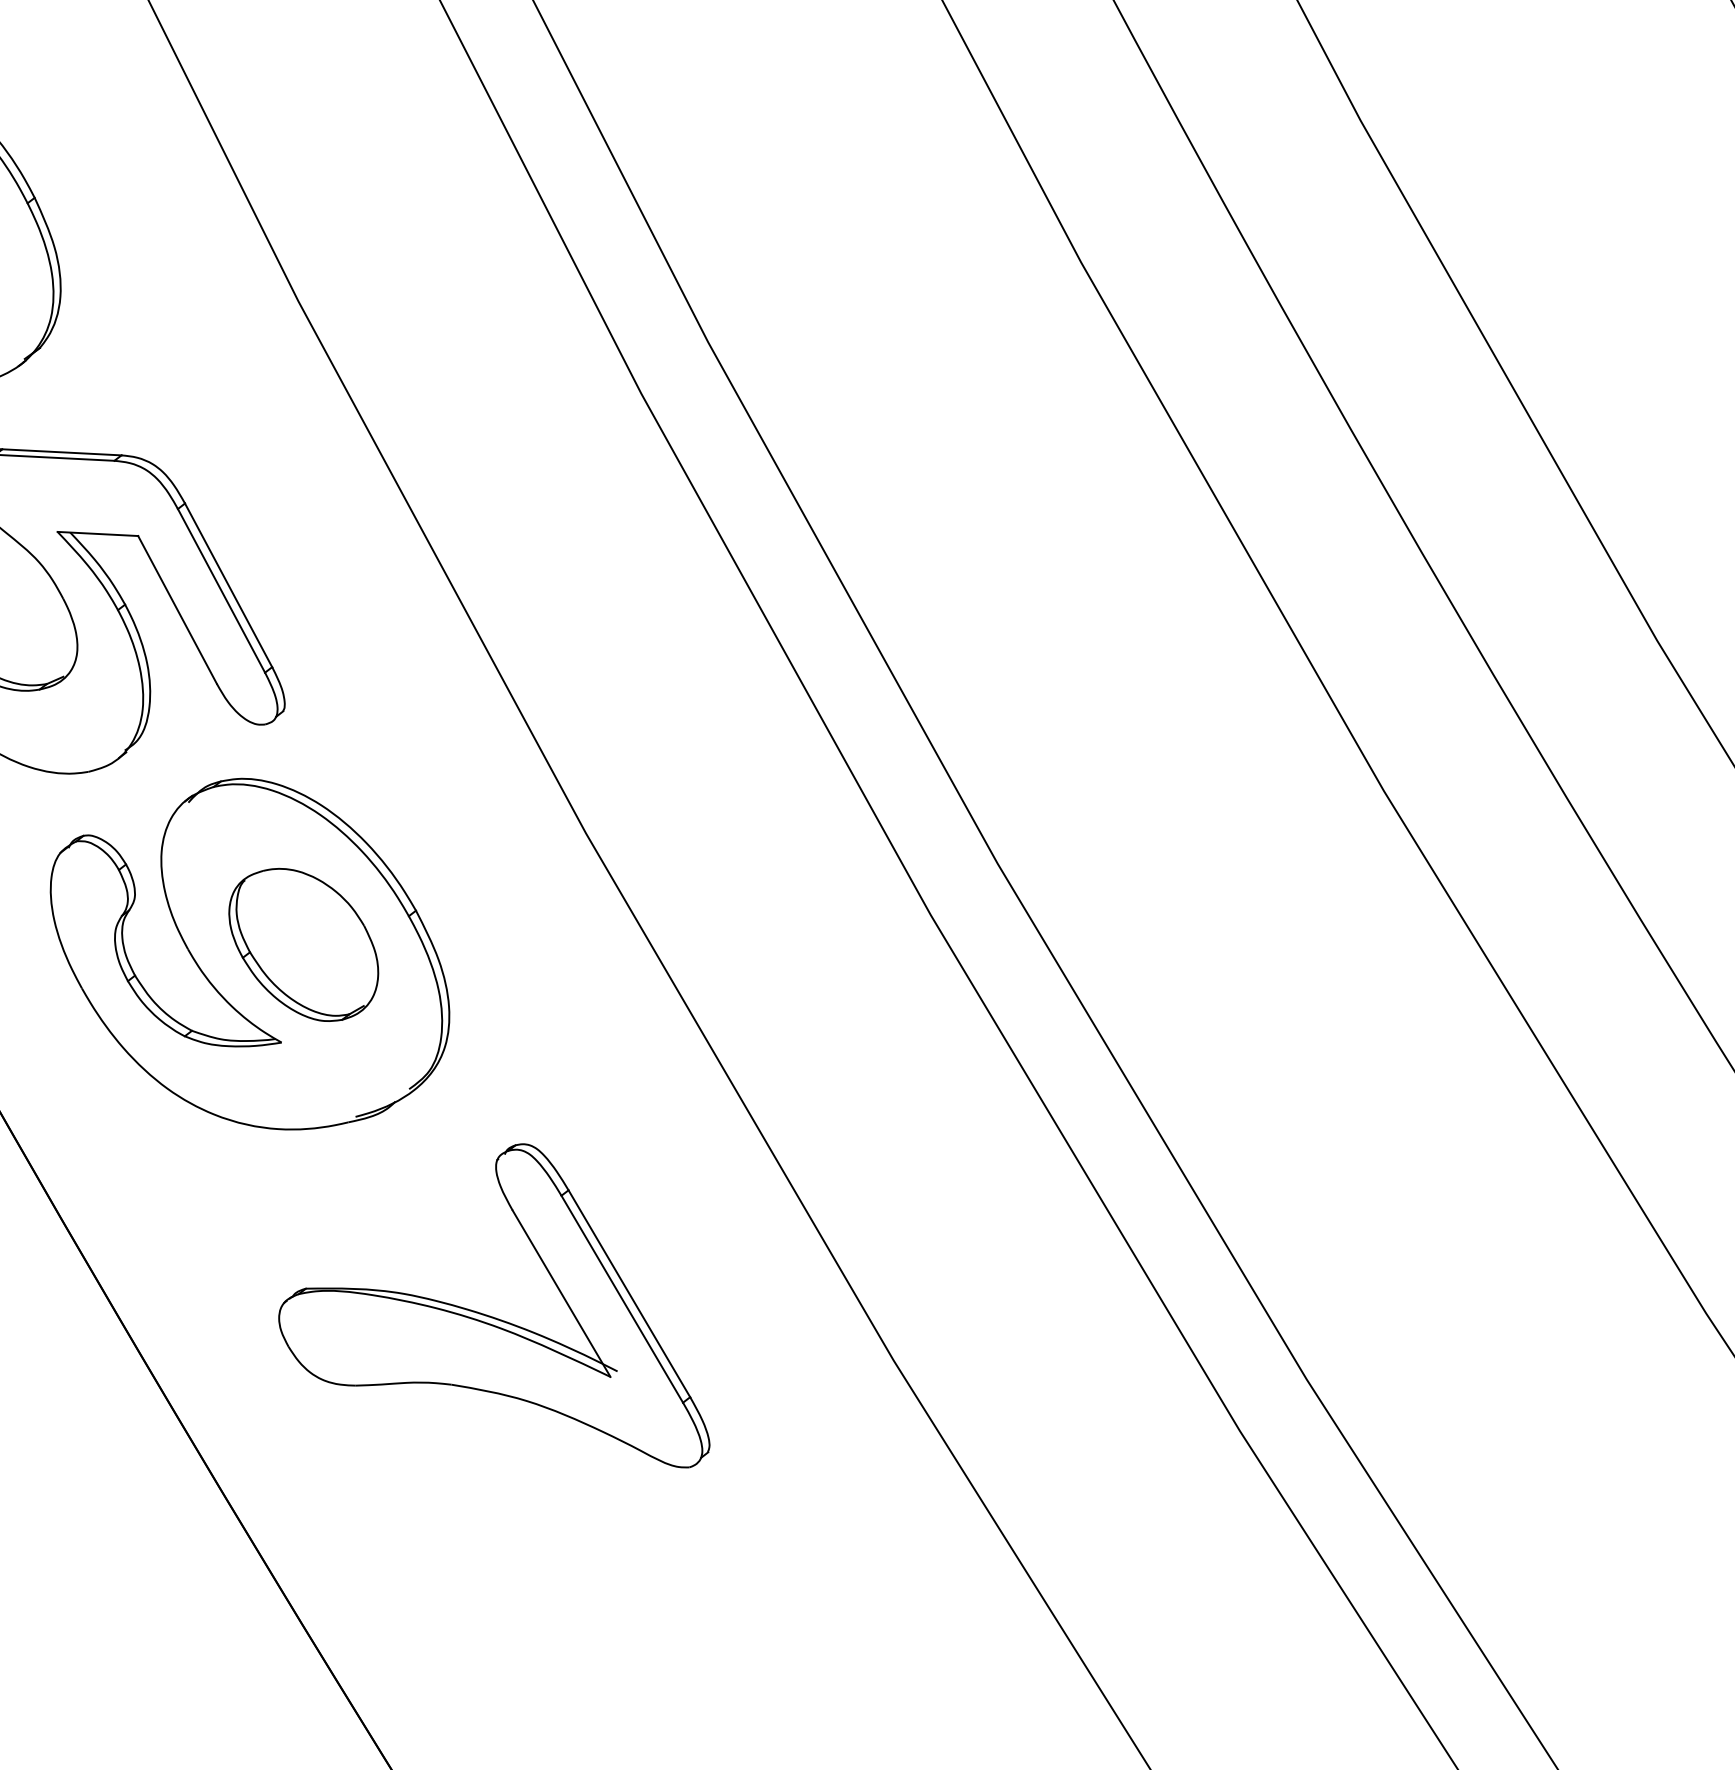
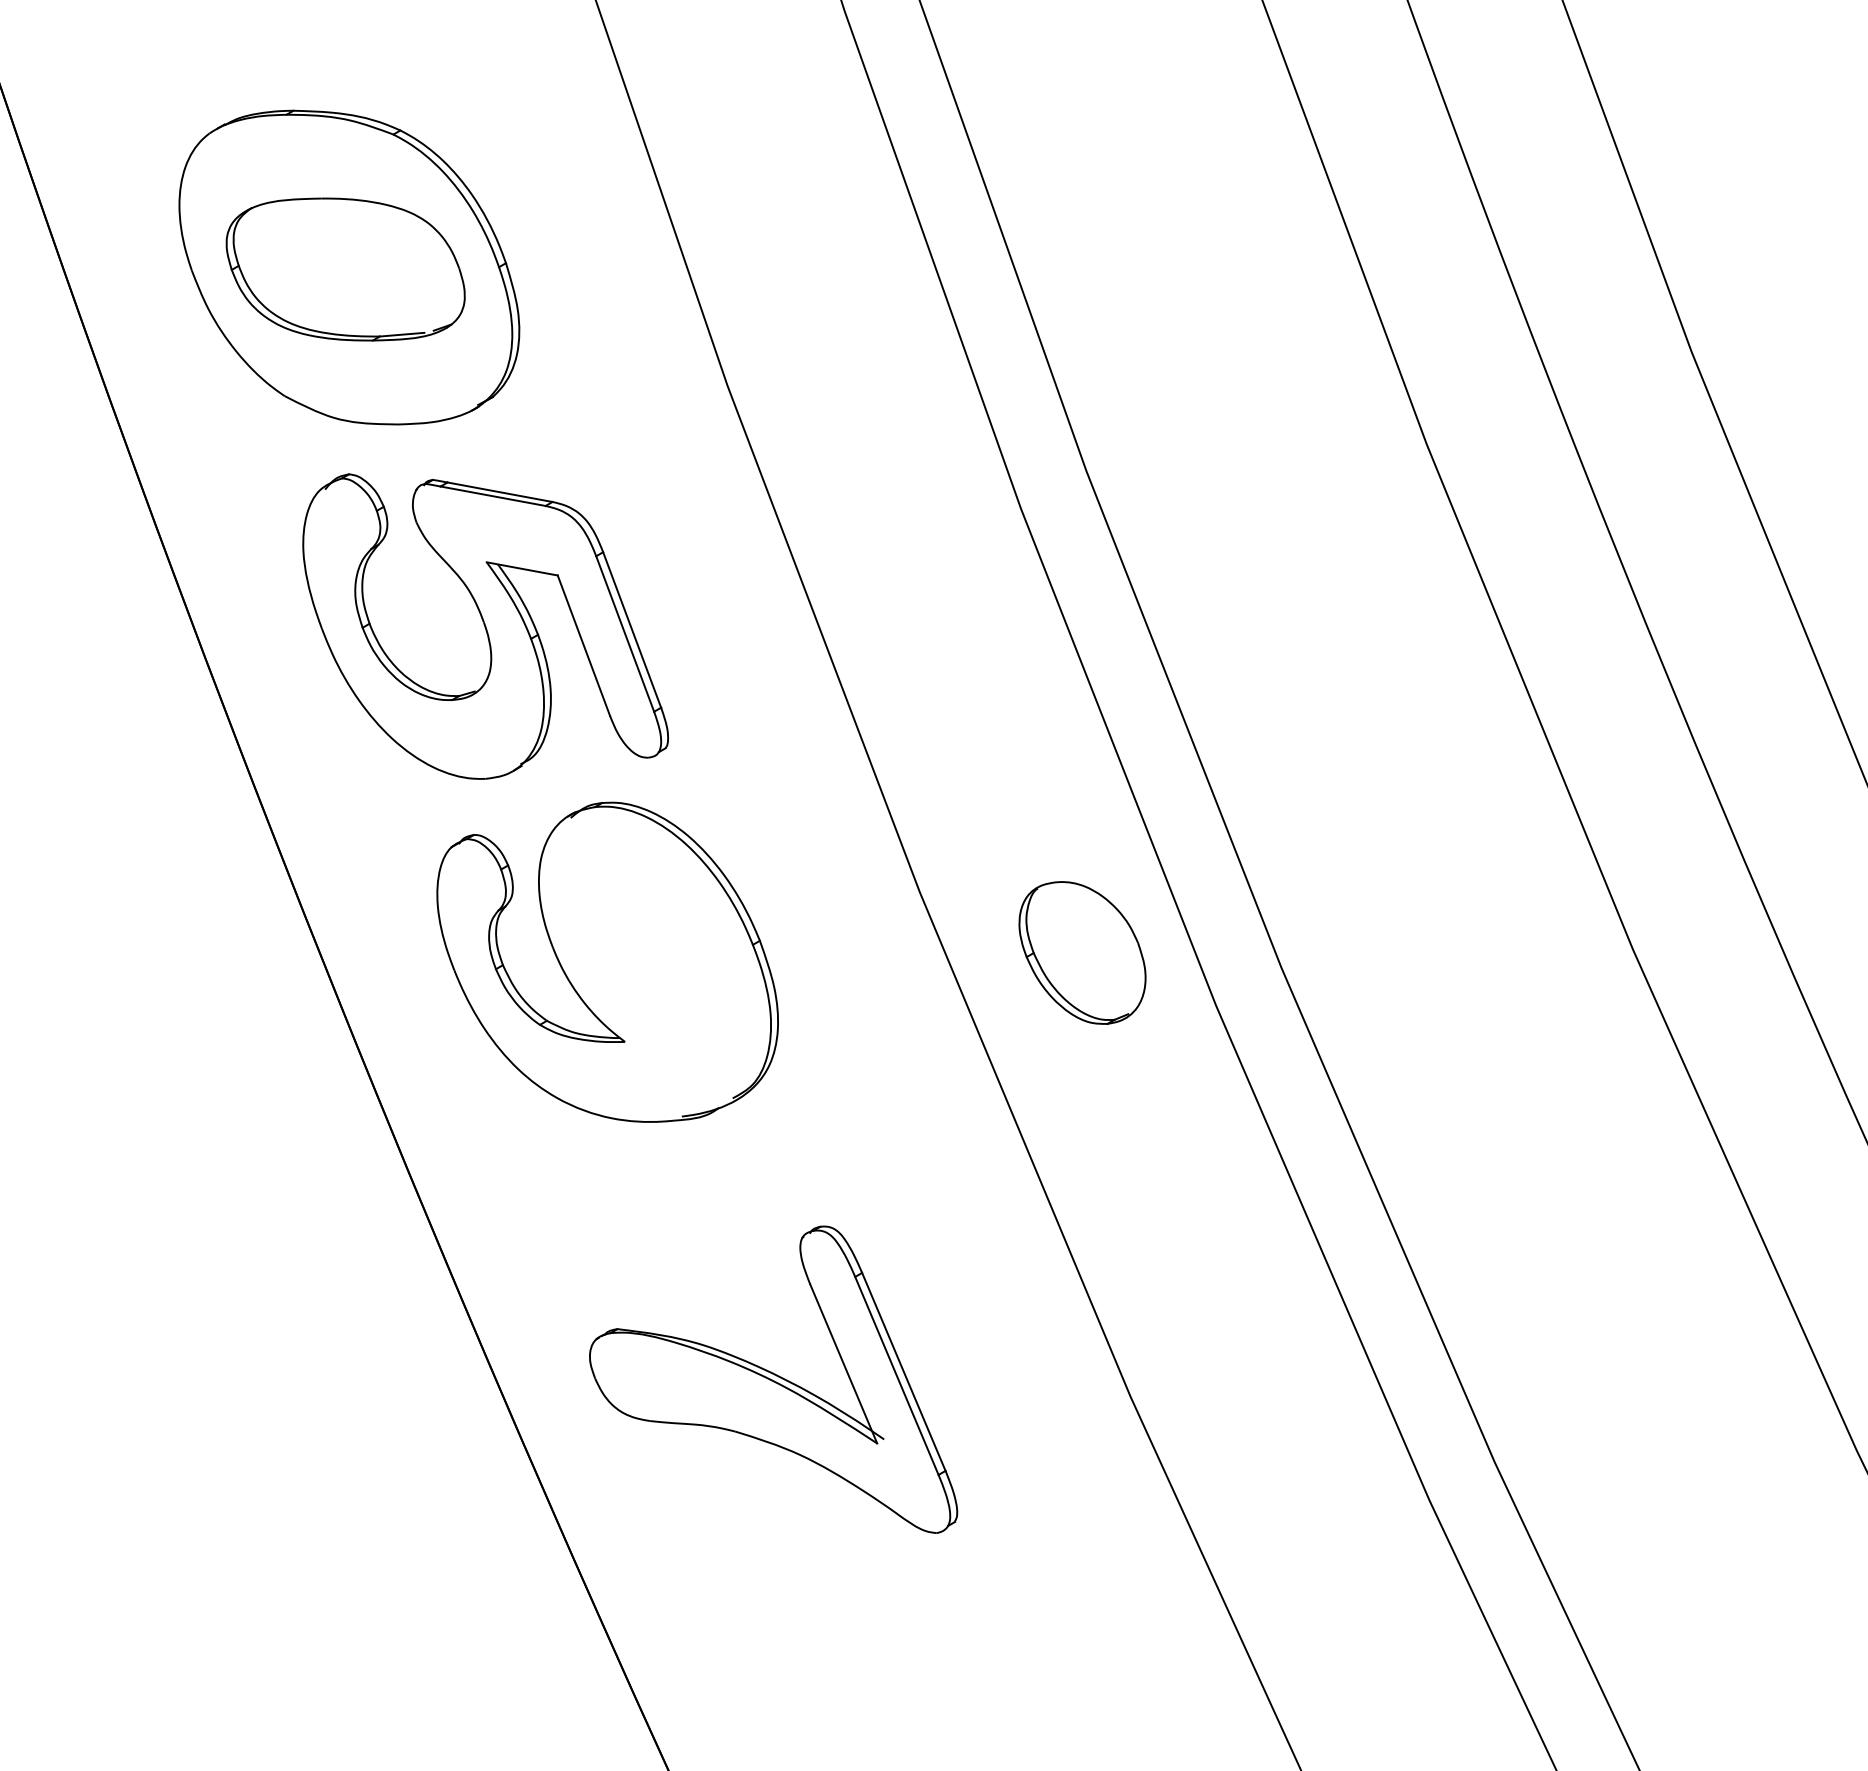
part: (303, 944) -> (1082, 952), moved
part: (486, 1321) -> (773, 1379), moved

